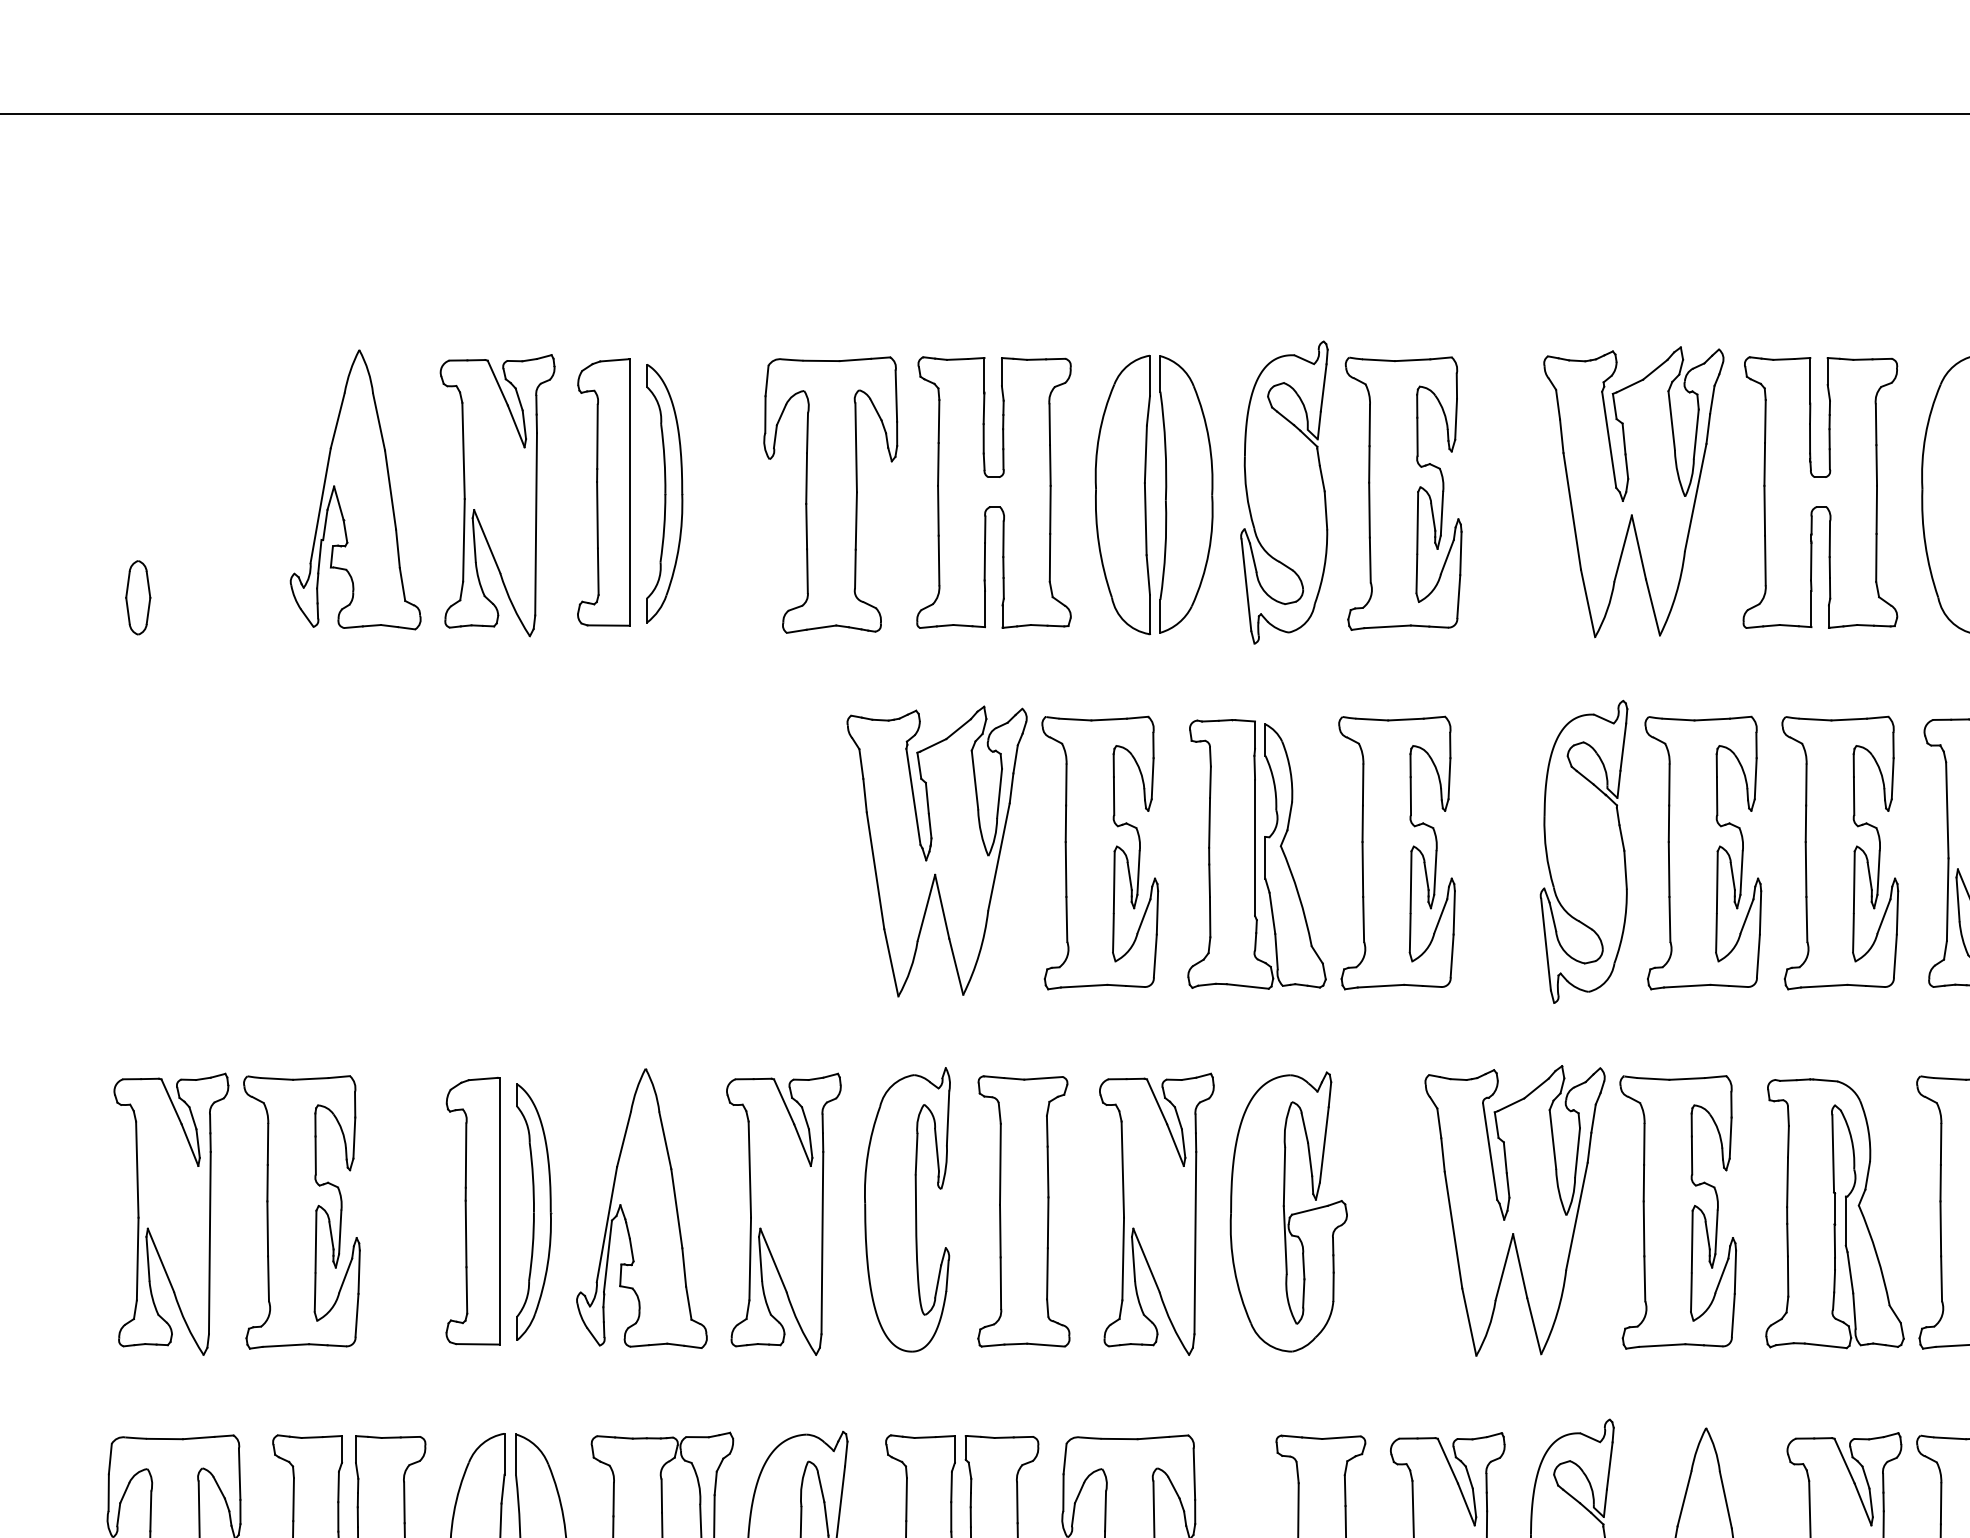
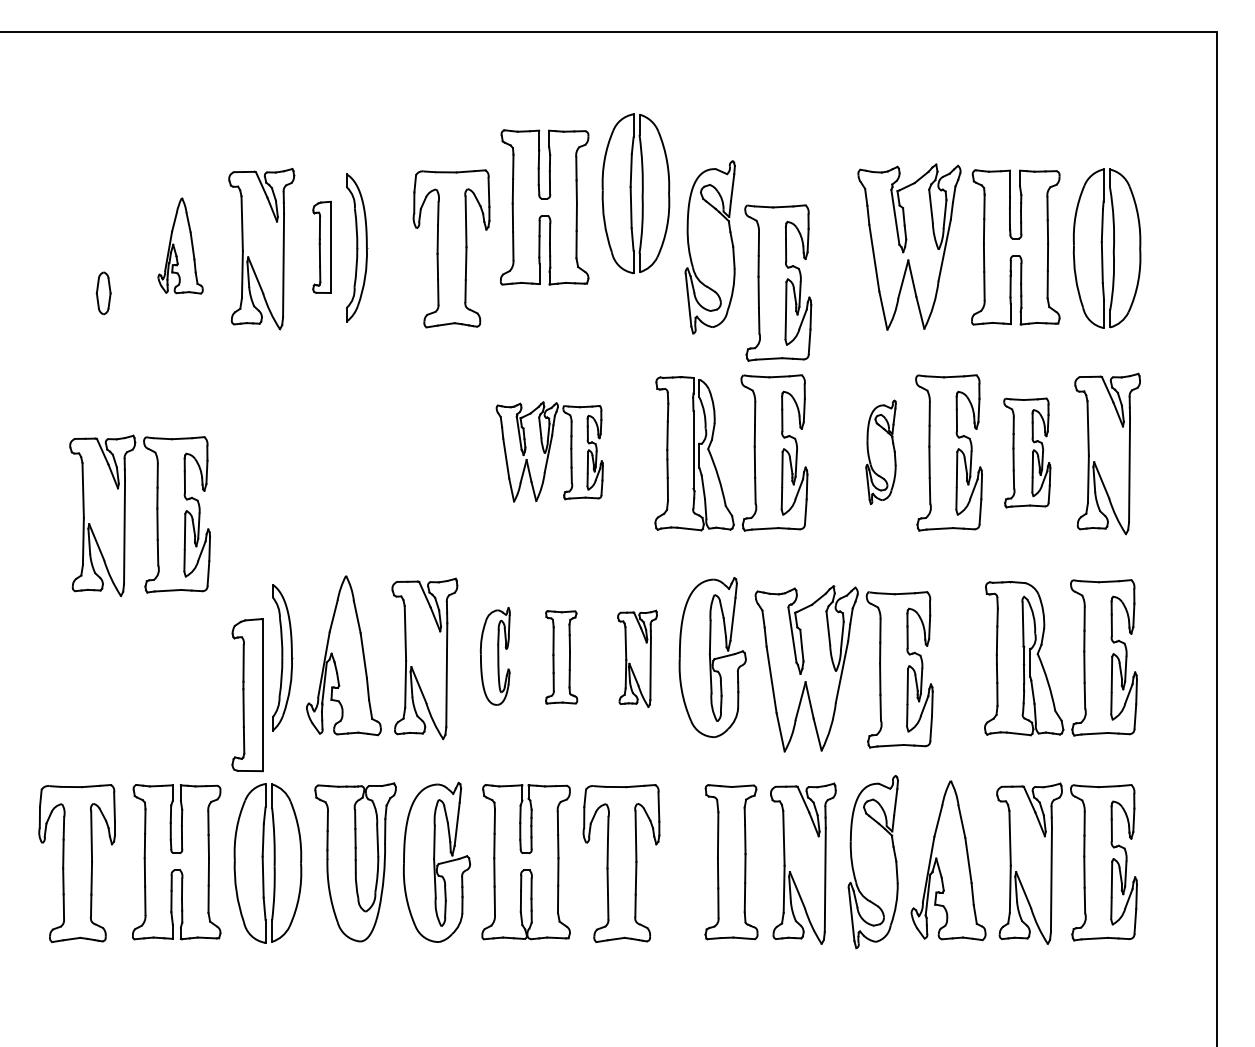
part: (355, 489) -> (180, 245), size x0.6
part: (602, 492) -> (321, 247), size x0.6
part: (993, 492) -> (544, 207), moved
part: (1404, 492) -> (778, 282), moved
part: (1153, 494) -> (635, 193), moved
part: (137, 597) -> (103, 293), moved
part: (1002, 850) -> (549, 451), size x0.6
part: (1583, 852) -> (880, 452), size x0.6
part: (1840, 852) -> (1027, 452), size x0.7
part: (907, 1210) -> (495, 656), size x0.6
part: (1579, 1210) -> (843, 668), moved
part: (472, 1211) -> (247, 695), moved
part: (1023, 1211) -> (561, 657), size x0.6
part: (211, 1213) -> (125, 515), moved
part: (1156, 1213) -> (637, 658), size x0.6

